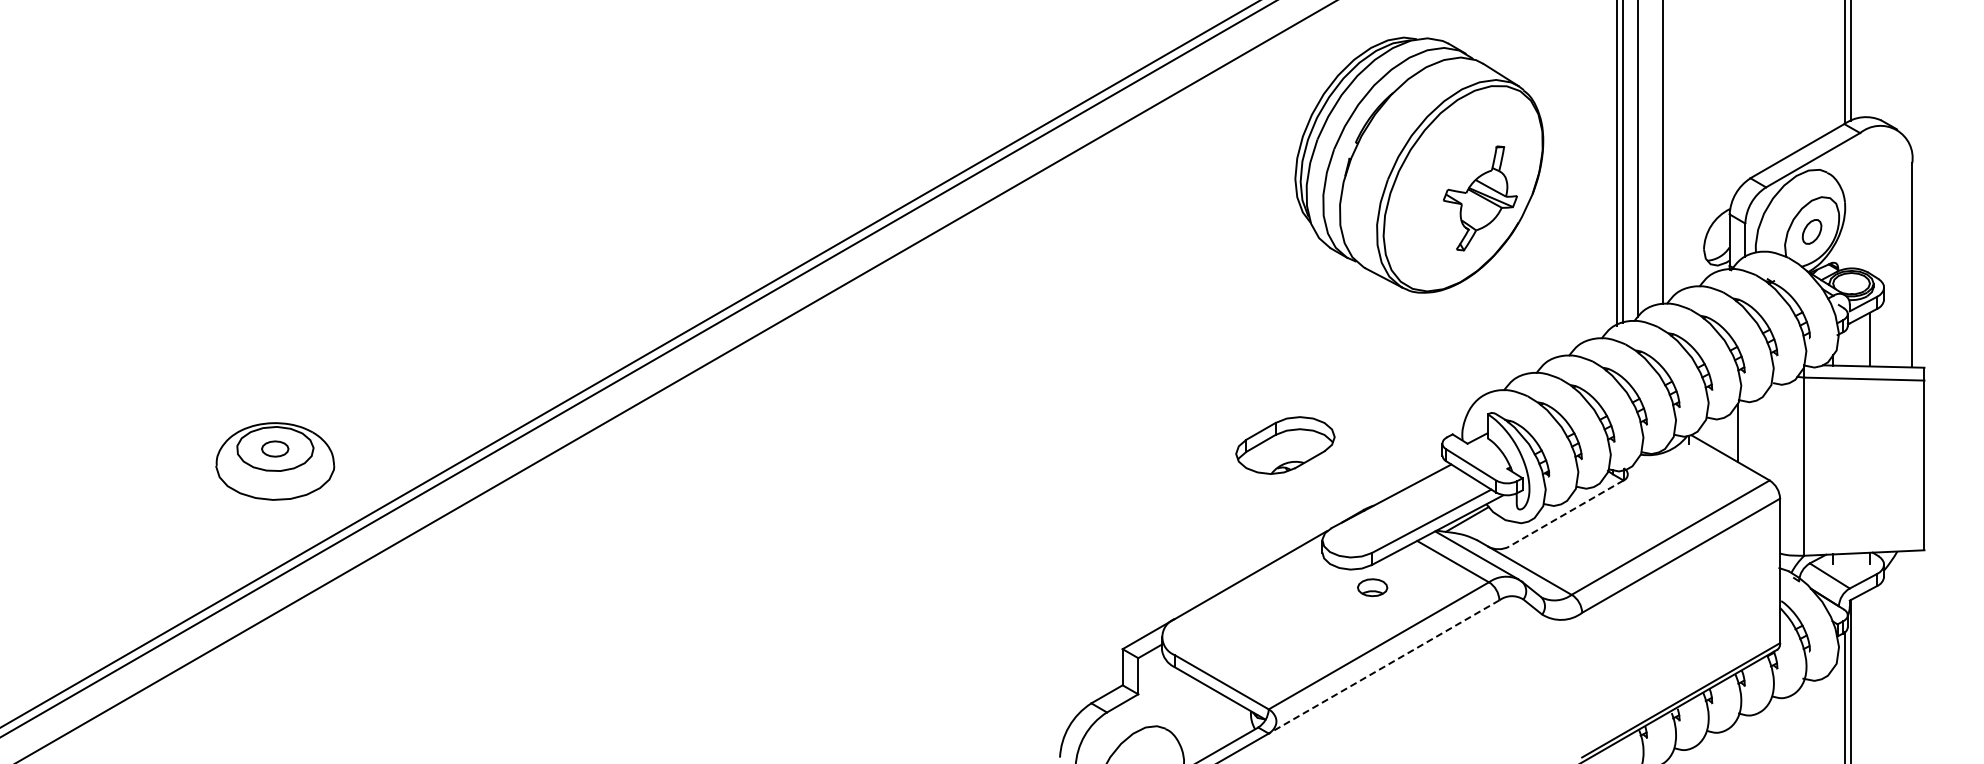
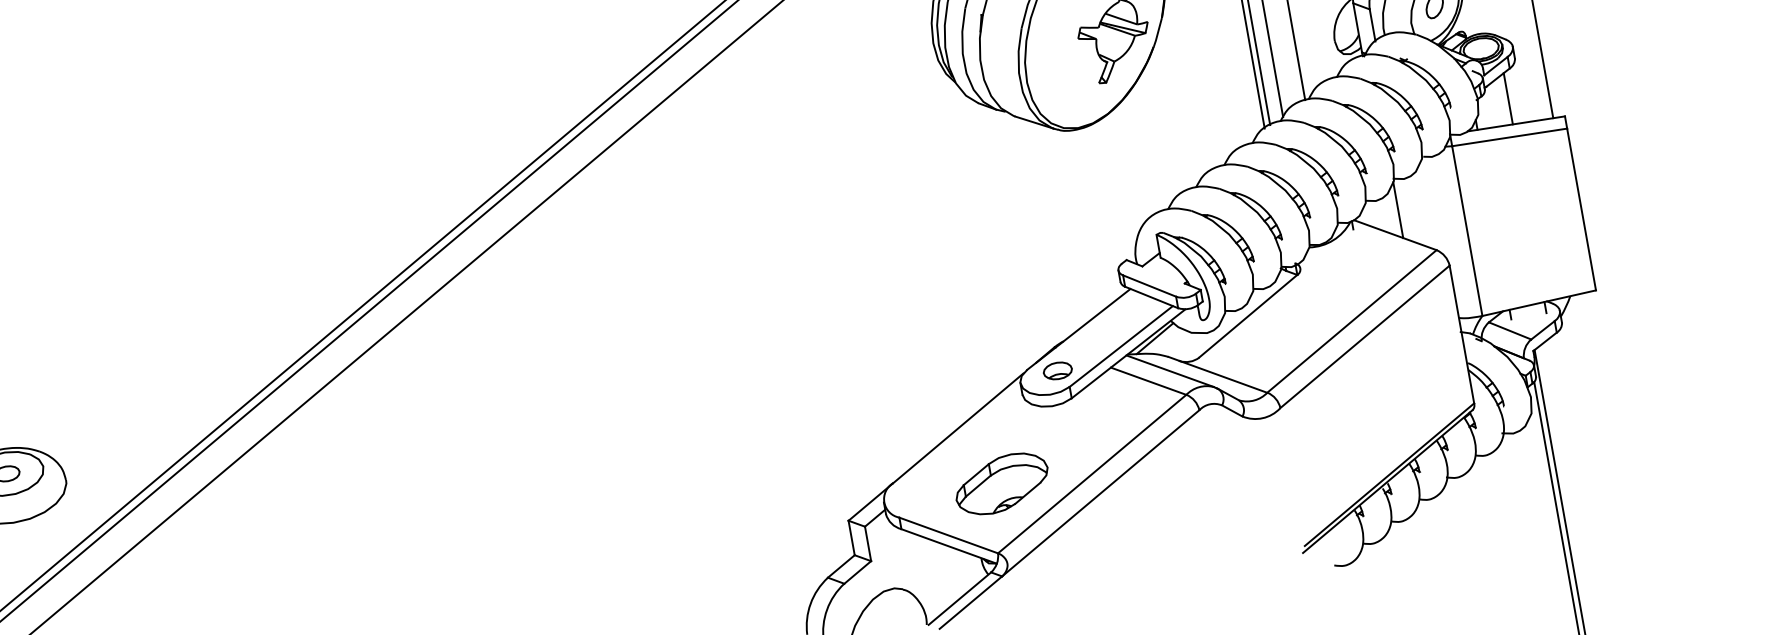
part: (1285, 445) -> (1002, 483), moved
line: (1565, 513) -> (1247, 316), dashed -> solid
part: (1372, 587) -> (1057, 370), moved
line: (1383, 667) -> (1100, 493), dashed -> solid

